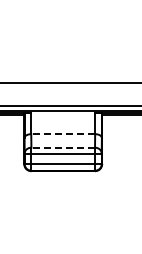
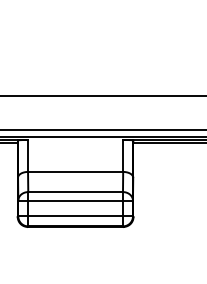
line: (63, 134) -> (76, 172), dashed -> solid
line: (63, 147) -> (76, 191), dashed -> solid

